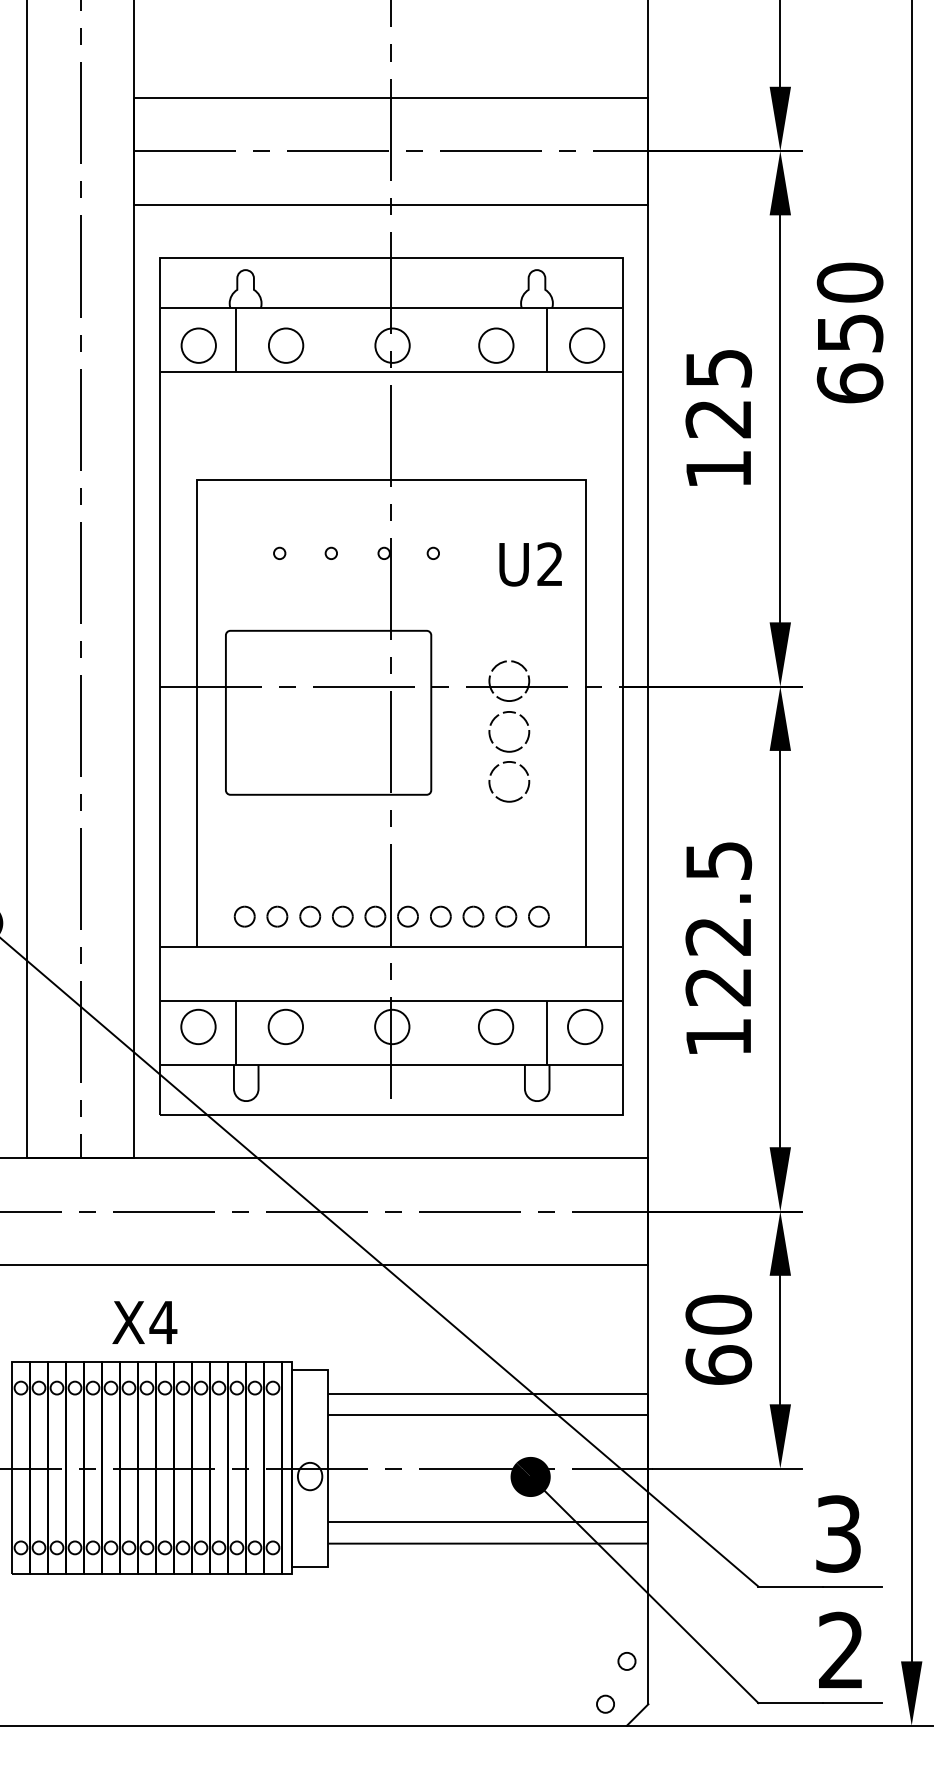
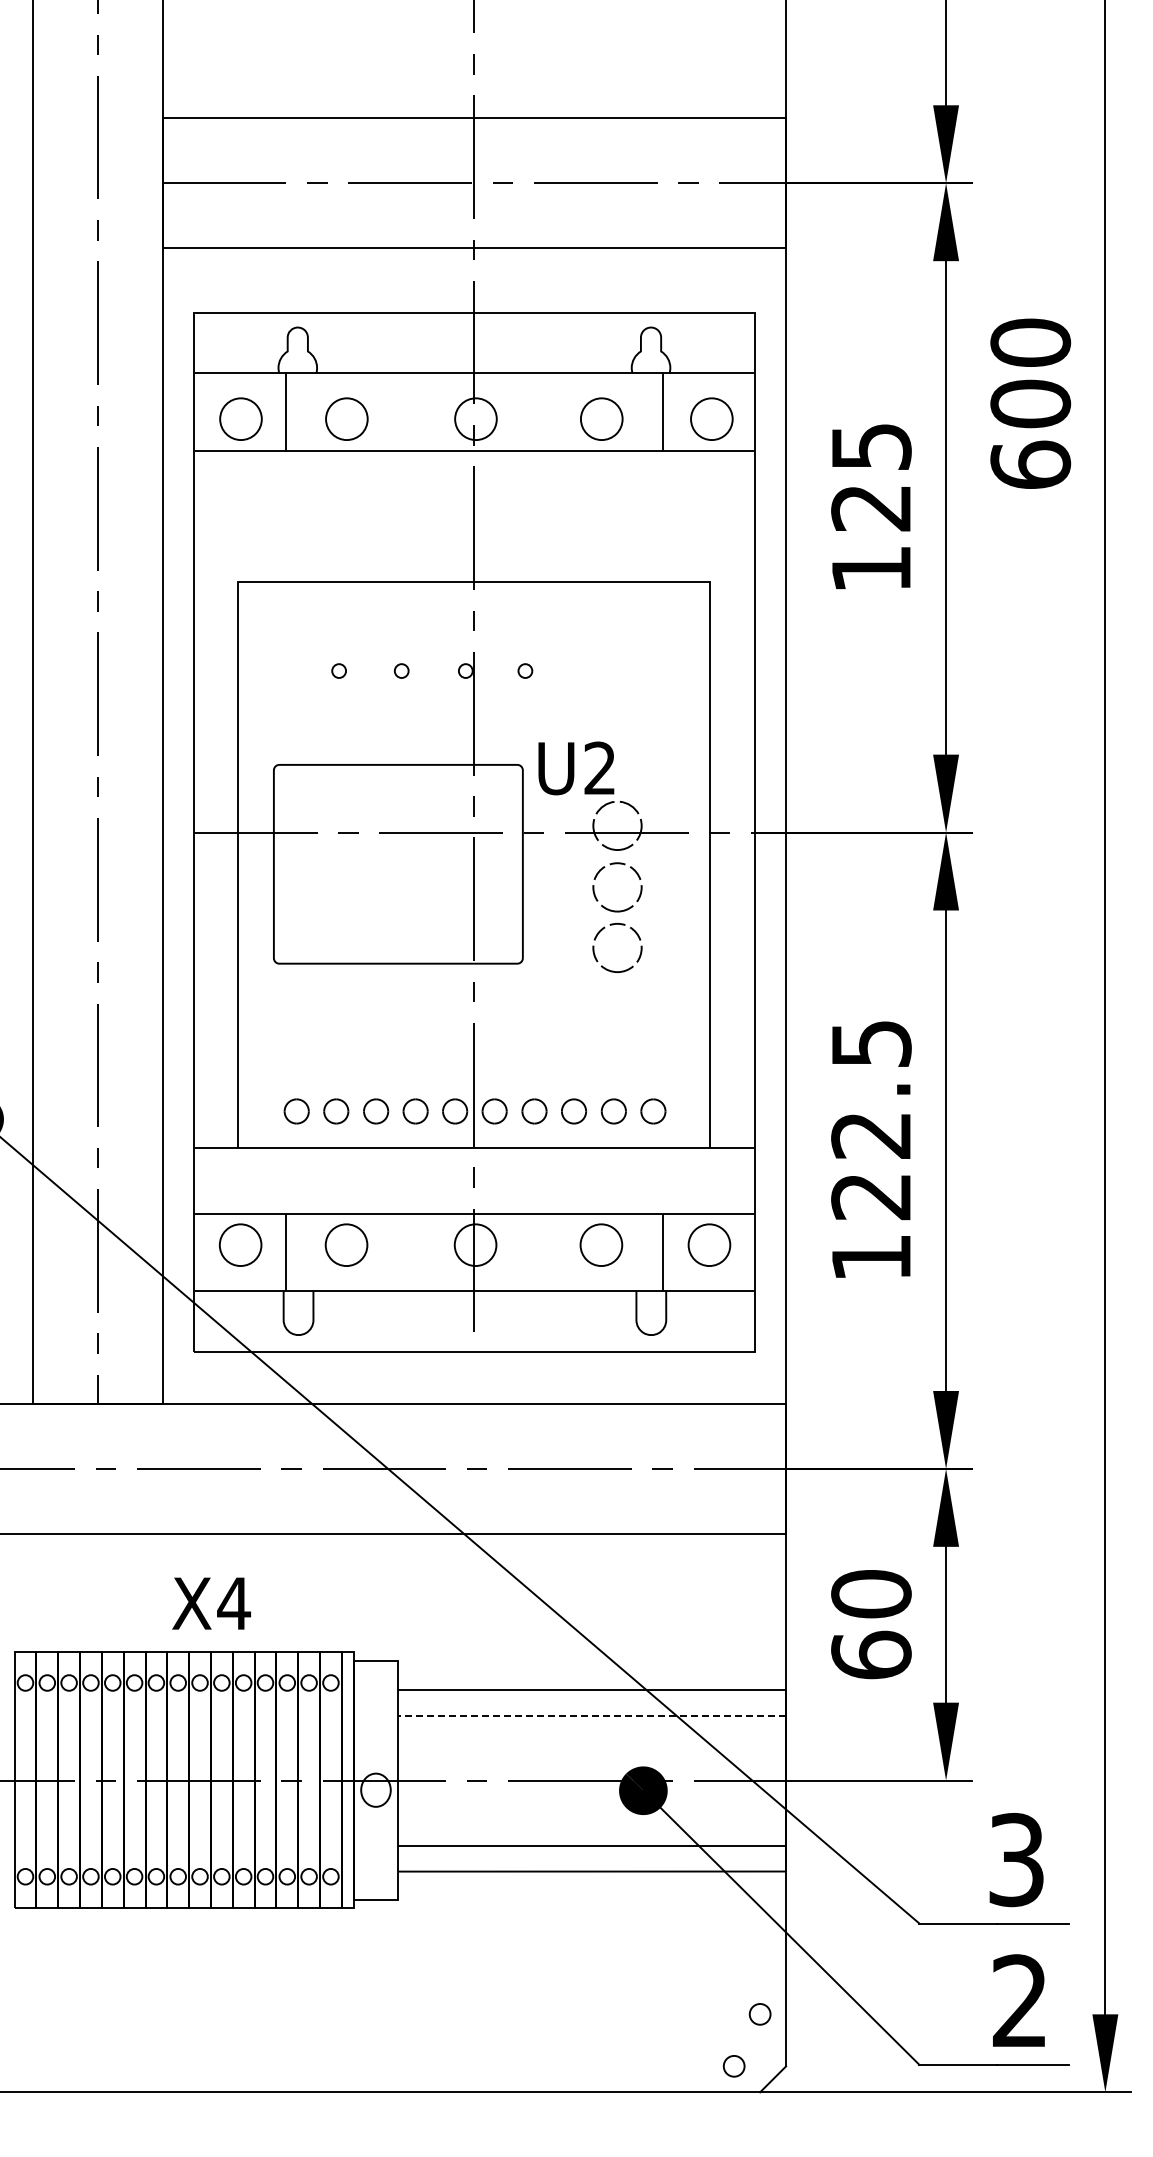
text: (849, 332) -> (1030, 403), 650 -> 600
text: (530, 564) -> (576, 768), moved
text: (144, 1322) -> (211, 1603), moved
line: (487, 1414) -> (591, 1715), solid -> dashed

